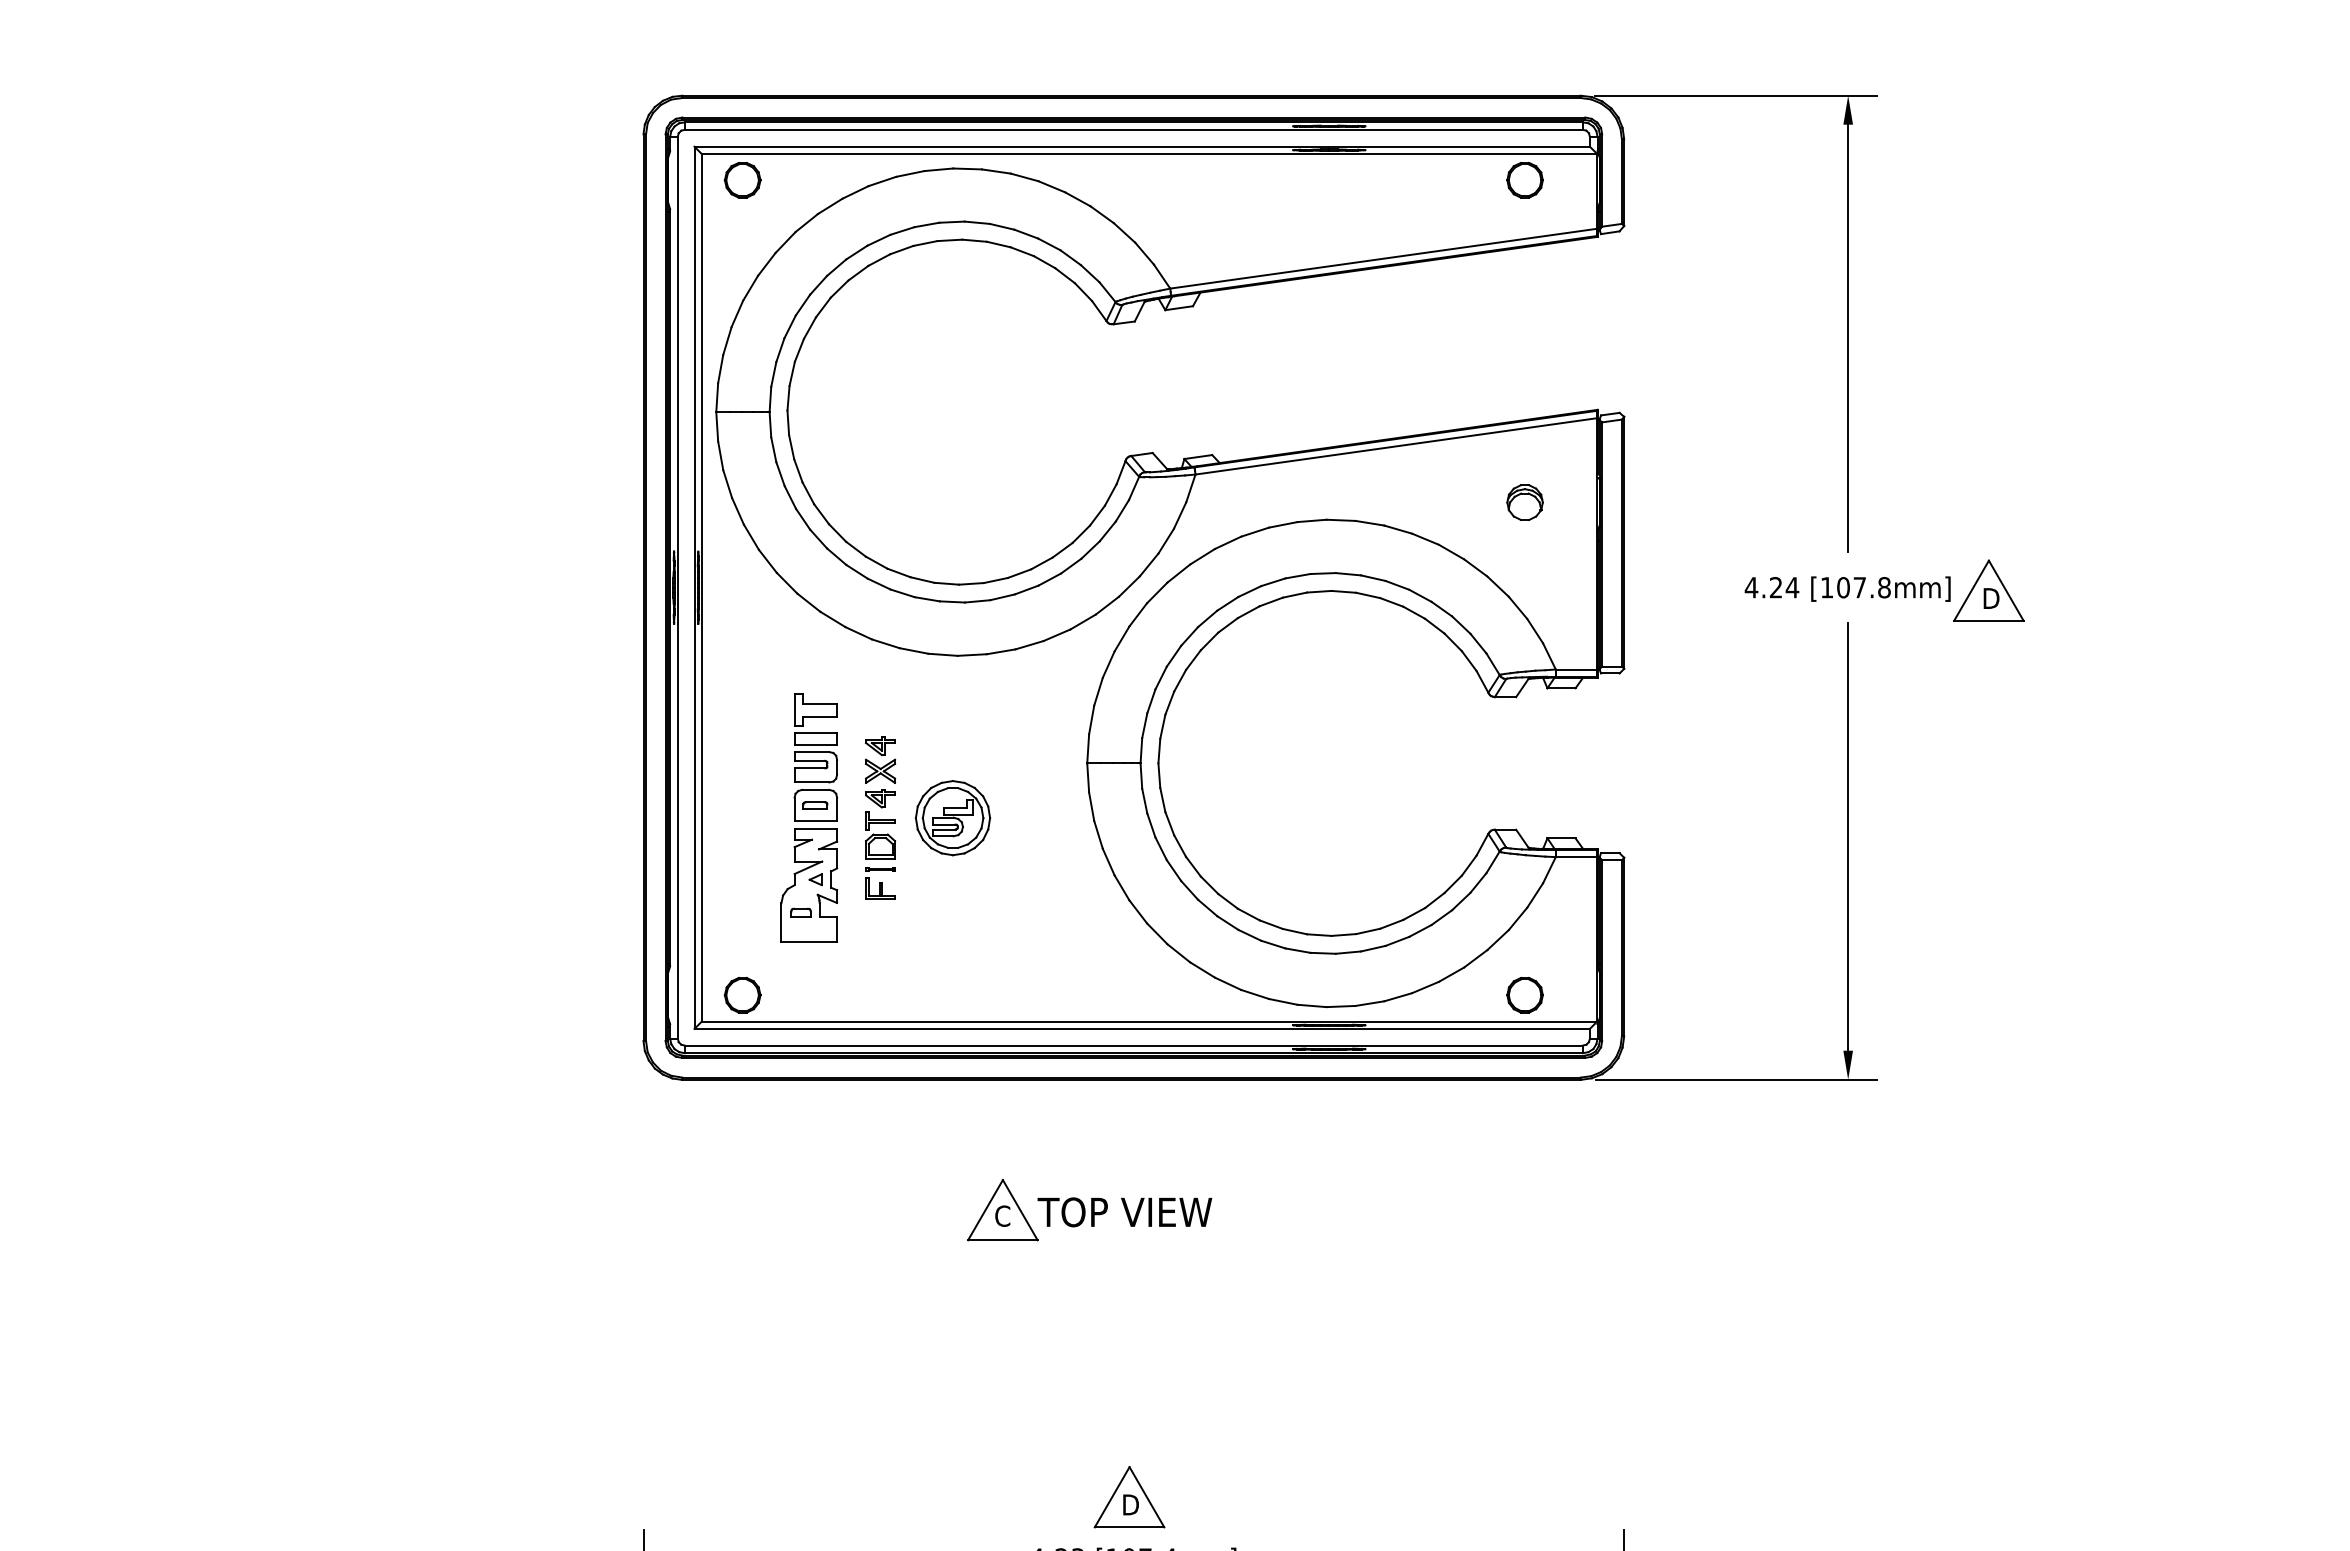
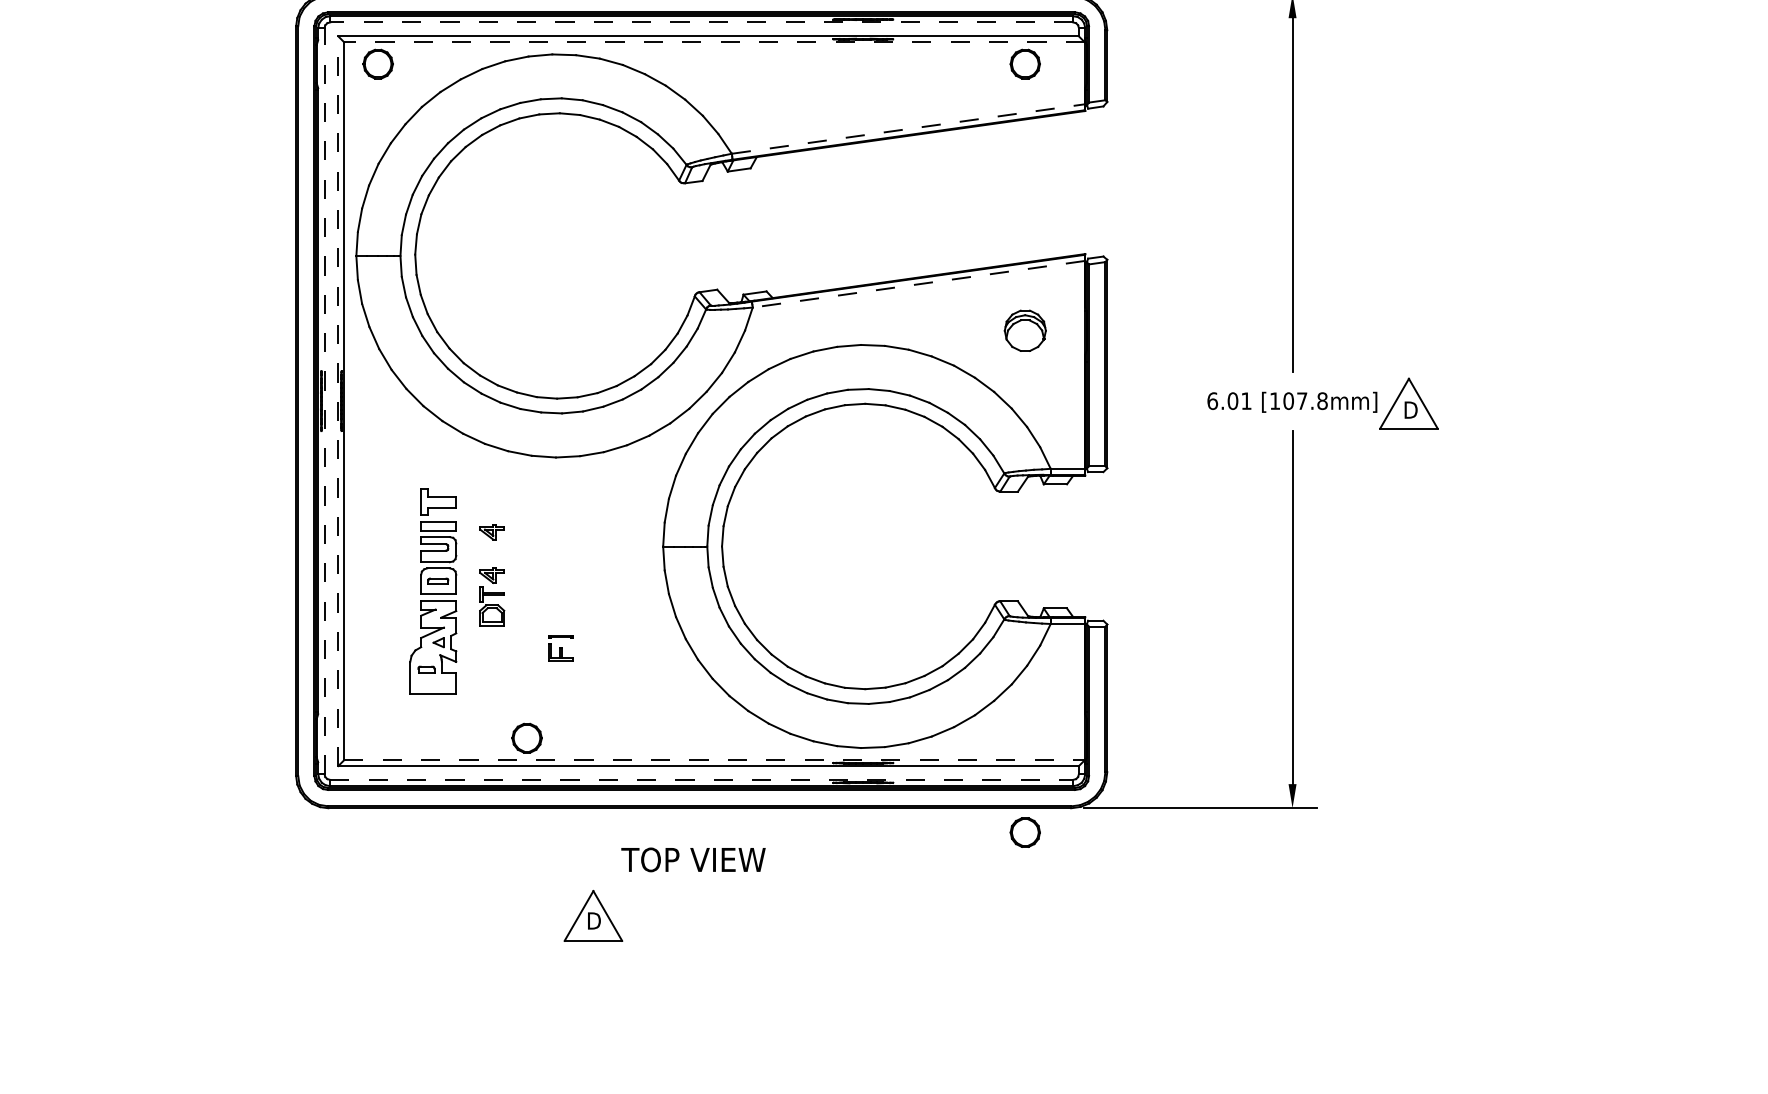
line: (1133, 129) -> (701, 22), solid -> dashed
line: (1149, 153) -> (714, 42), solid -> dashed
line: (1383, 258) -> (908, 128), solid -> dashed
line: (1396, 446) -> (918, 284), solid -> dashed
part: (1524, 502) -> (1024, 330), size x1.4
line: (677, 587) -> (324, 400), solid -> dashed
line: (694, 587) -> (338, 400), solid -> dashed
text: (1771, 587) -> (1229, 400), 4.24 -> 6.01
part: (880, 770) -> (492, 552), removed
part: (953, 818) -> (552, 592), removed
part: (880, 883) -> (560, 648), moved
part: (742, 994) -> (526, 737), moved
part: (1524, 994) -> (1024, 831), moved
line: (1149, 1021) -> (714, 759), solid -> dashed
line: (1134, 1045) -> (702, 779), solid -> dashed
text: (1124, 1212) -> (693, 860), moved
text: (1003, 1215) -> (593, 920), C -> D

